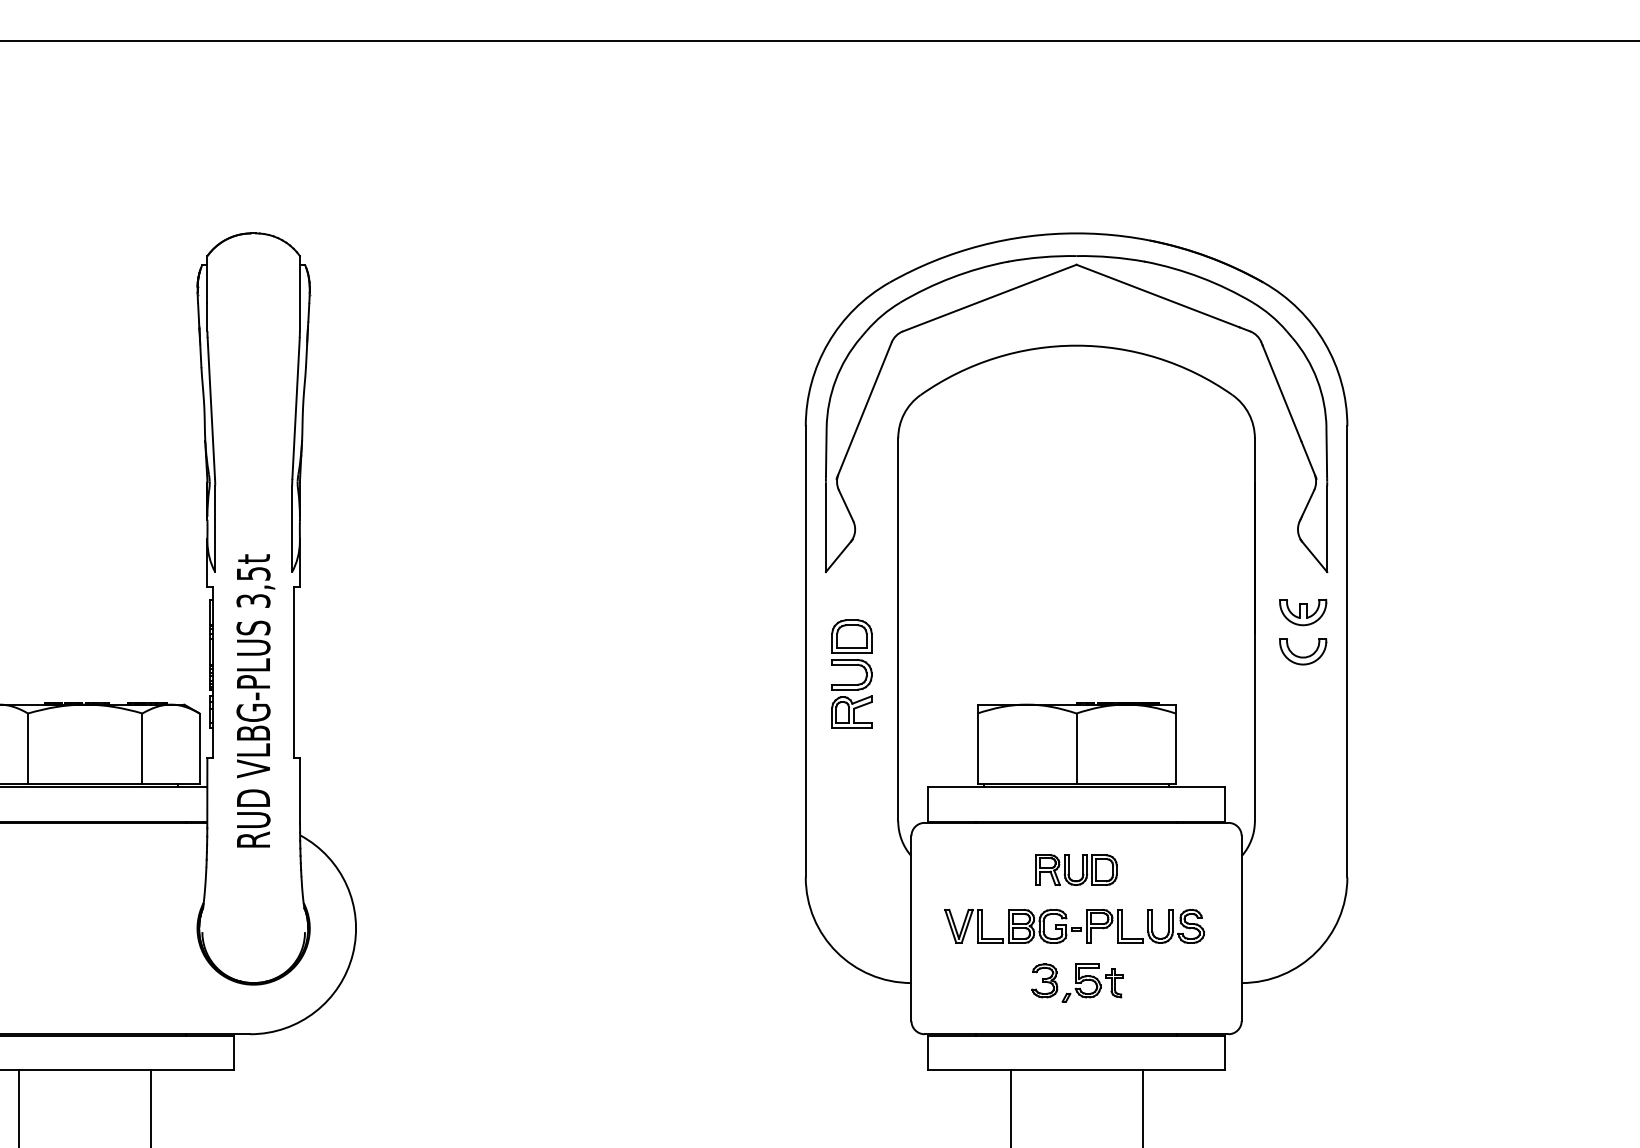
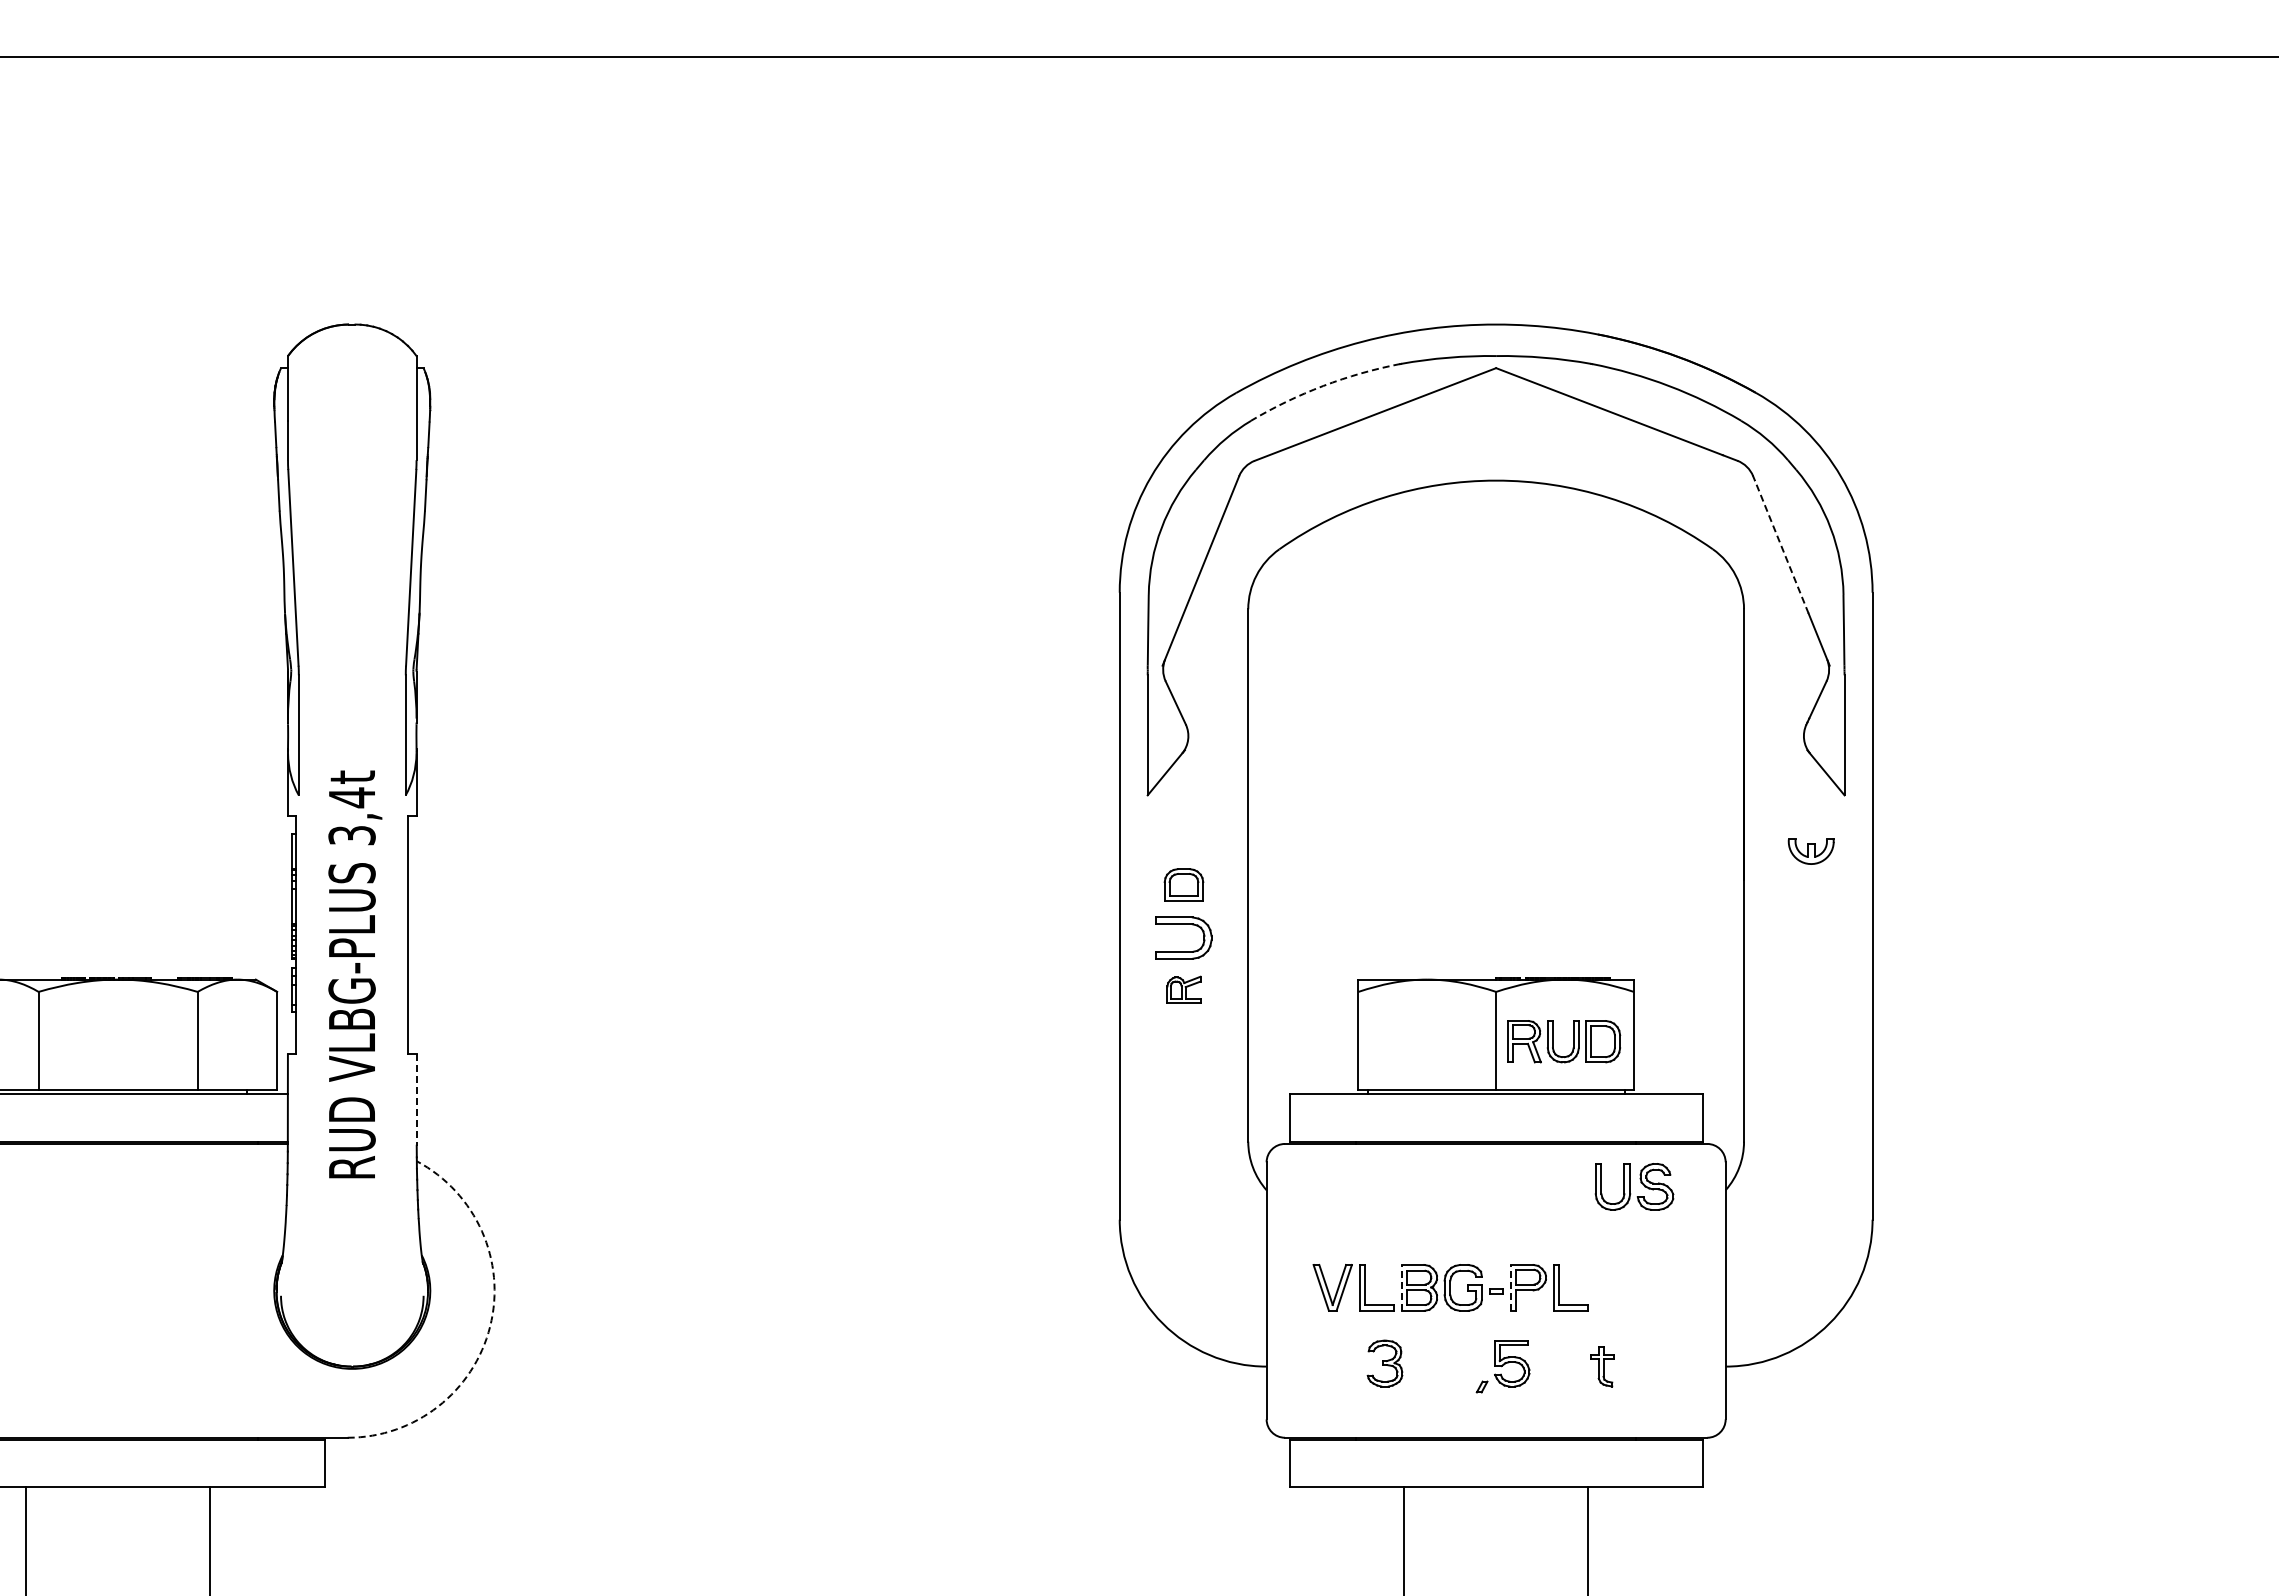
arc: (952, 277) -> (1323, 386), solid -> dashed
line: (1281, 393) -> (1781, 546), solid -> dashed
text: (253, 573) -> (352, 797), 3,5t -> 3,4t
part: (1303, 612) -> (1811, 851), size x0.7
part: (851, 636) -> (1183, 884), size x0.7
part: (1303, 657) -> (1811, 913), removed
part: (851, 711) -> (1183, 989), size x0.6
line: (299, 791) -> (416, 1100), solid -> dashed
part: (1083, 870) -> (1573, 1041), moved
line: (1008, 926) -> (1401, 1287), solid -> dashed
line: (1086, 926) -> (1510, 1287), solid -> dashed
part: (1176, 926) -> (1634, 1186), moved
arc: (353, 954) -> (490, 1326), solid -> dashed
part: (1044, 980) -> (1384, 1363), moved
part: (1114, 982) -> (1602, 1366), moved

